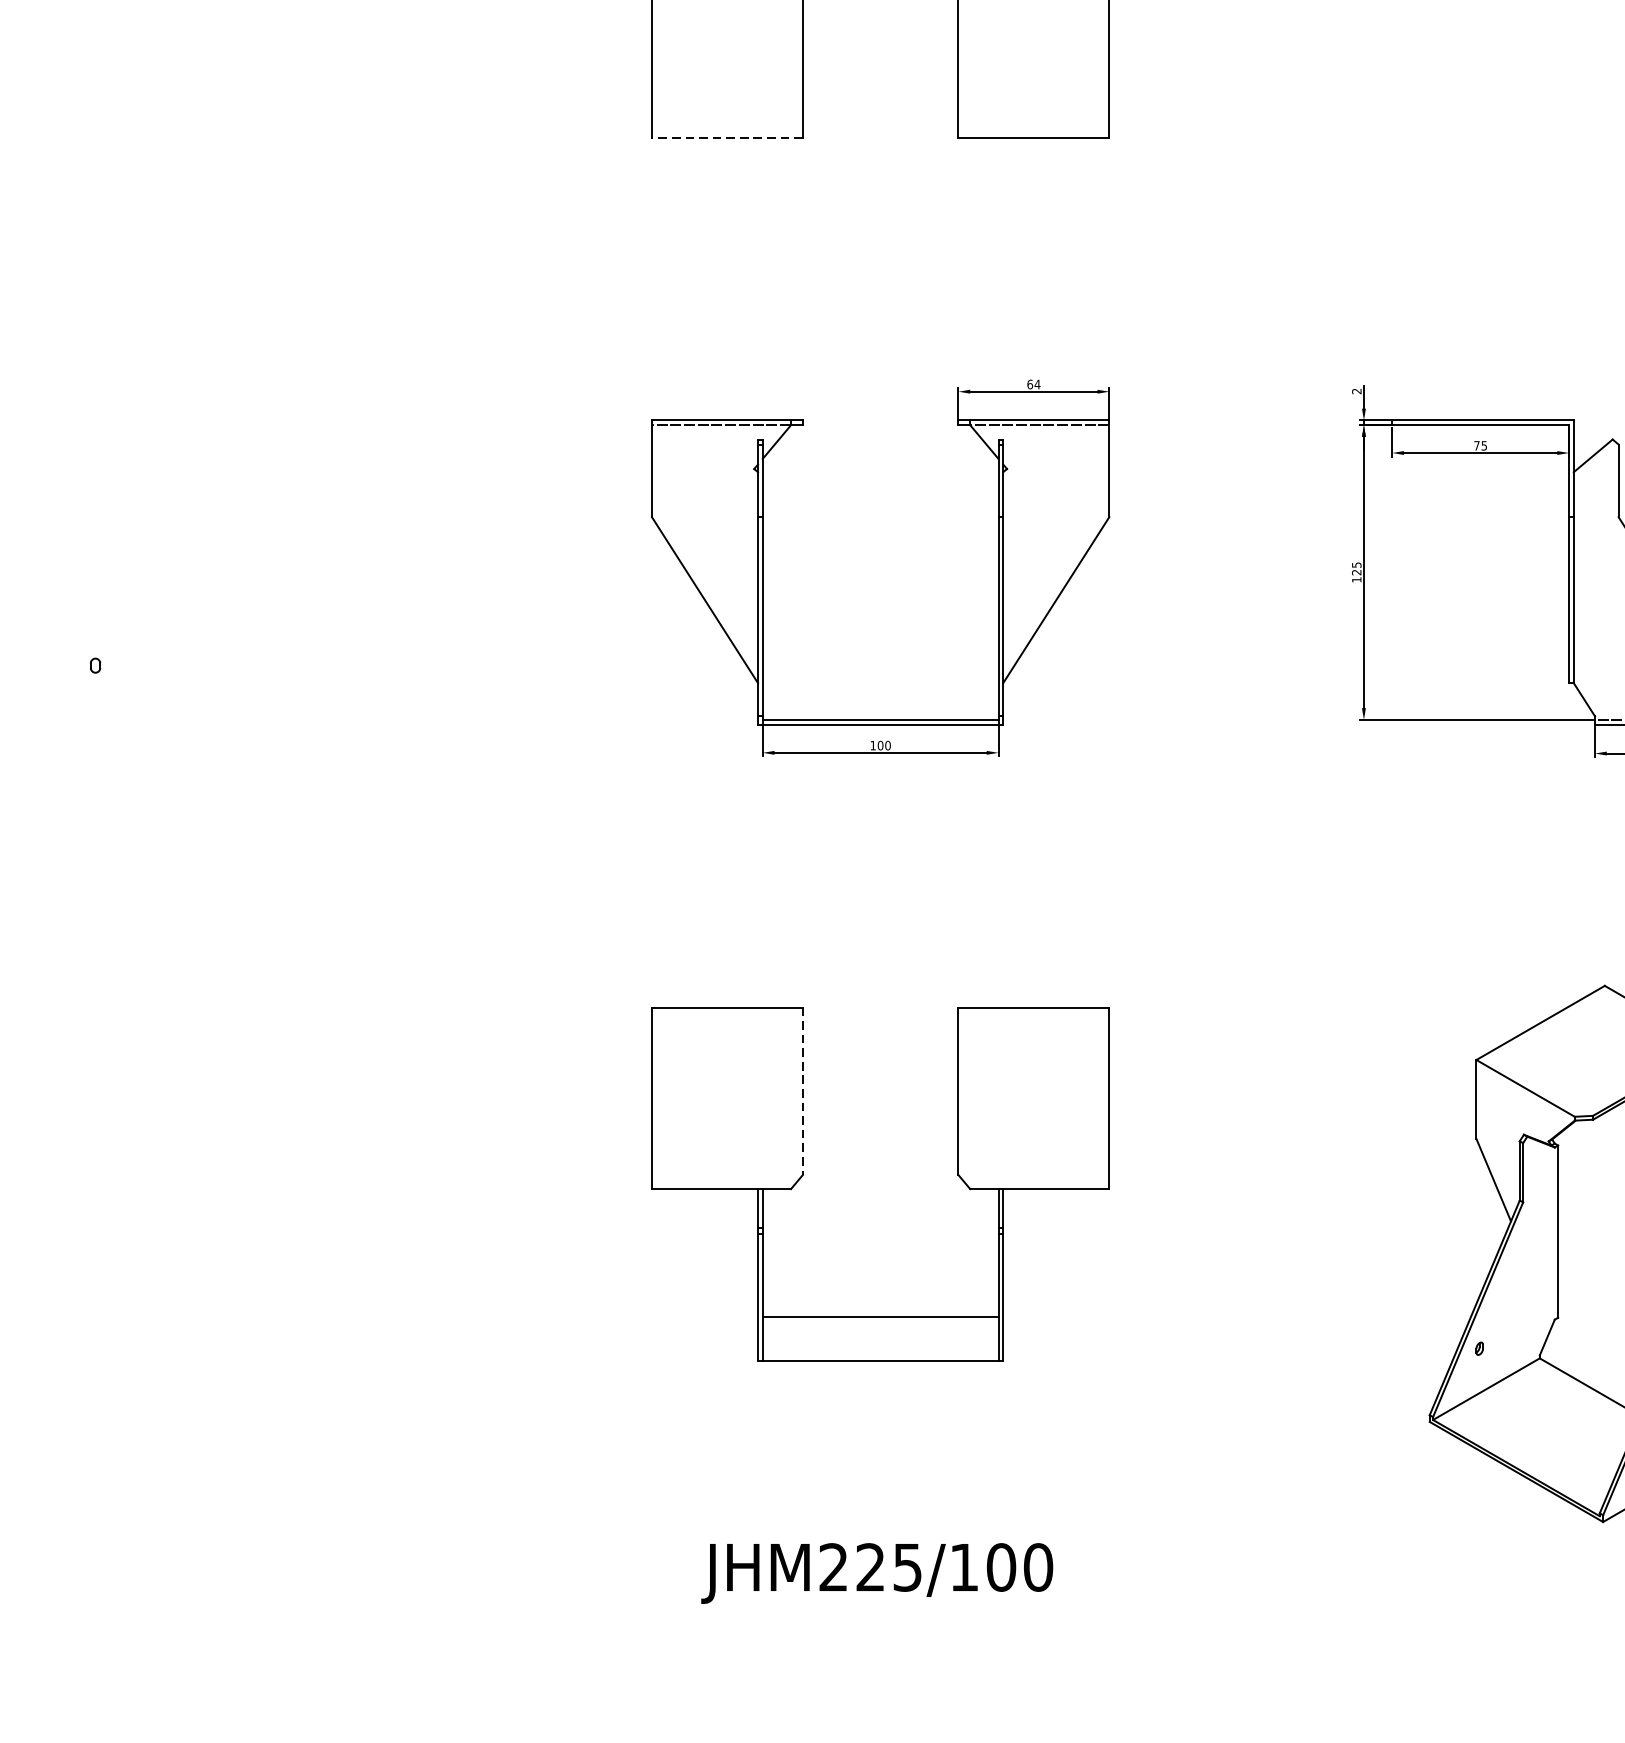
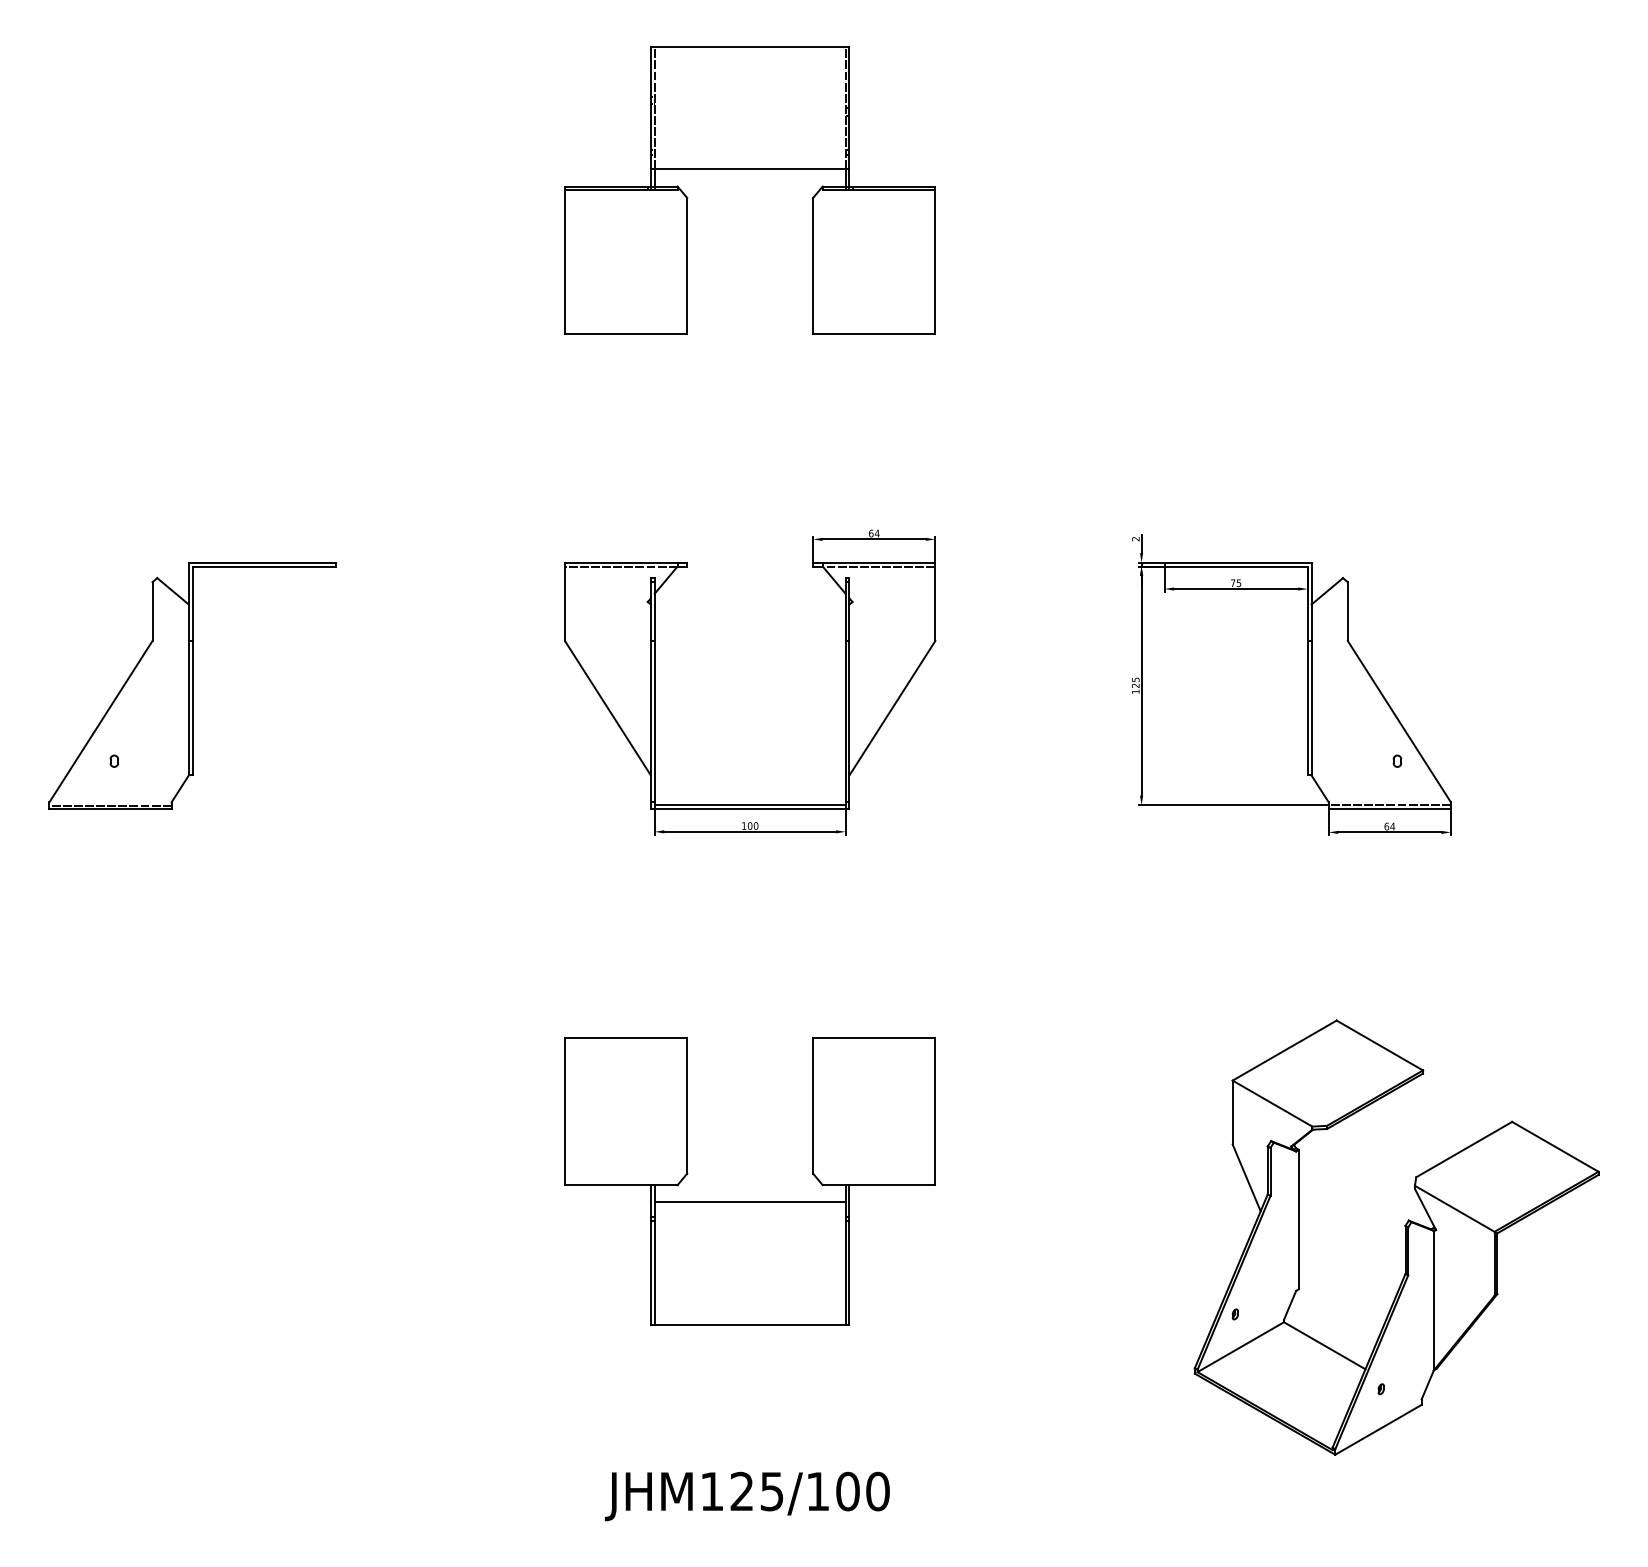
line: (726, 137) -> (625, 333), dashed -> solid
part: (192, 572) -> (192, 685), added
line: (803, 1090) -> (687, 1105), dashed -> solid
line: (879, 1316) -> (749, 1202), moved
text: (832, 1566) -> (711, 1490), JHM225/100 -> JHM125/100

